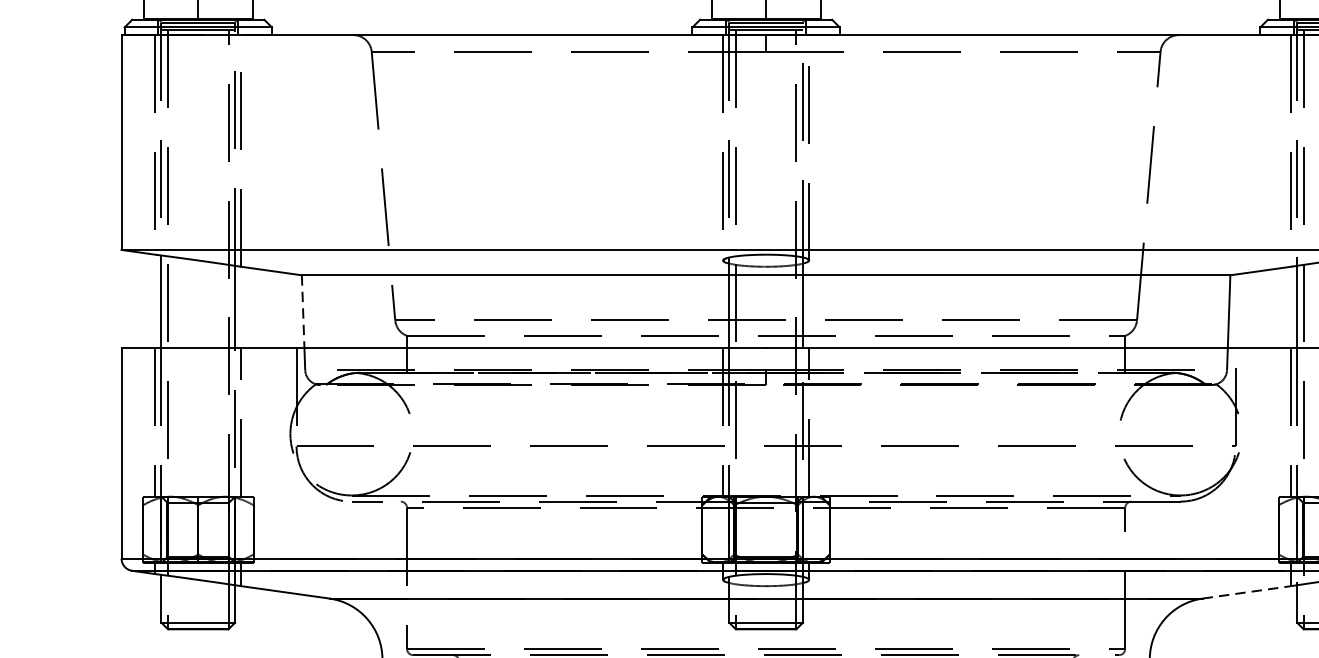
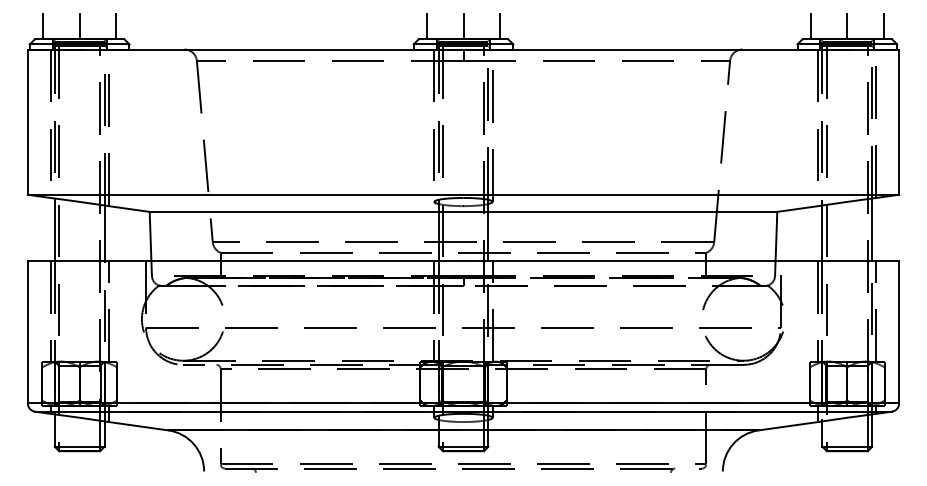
line: (303, 311) -> (150, 236), dashed -> solid
line: (1246, 592) -> (788, 426), dashed -> solid

